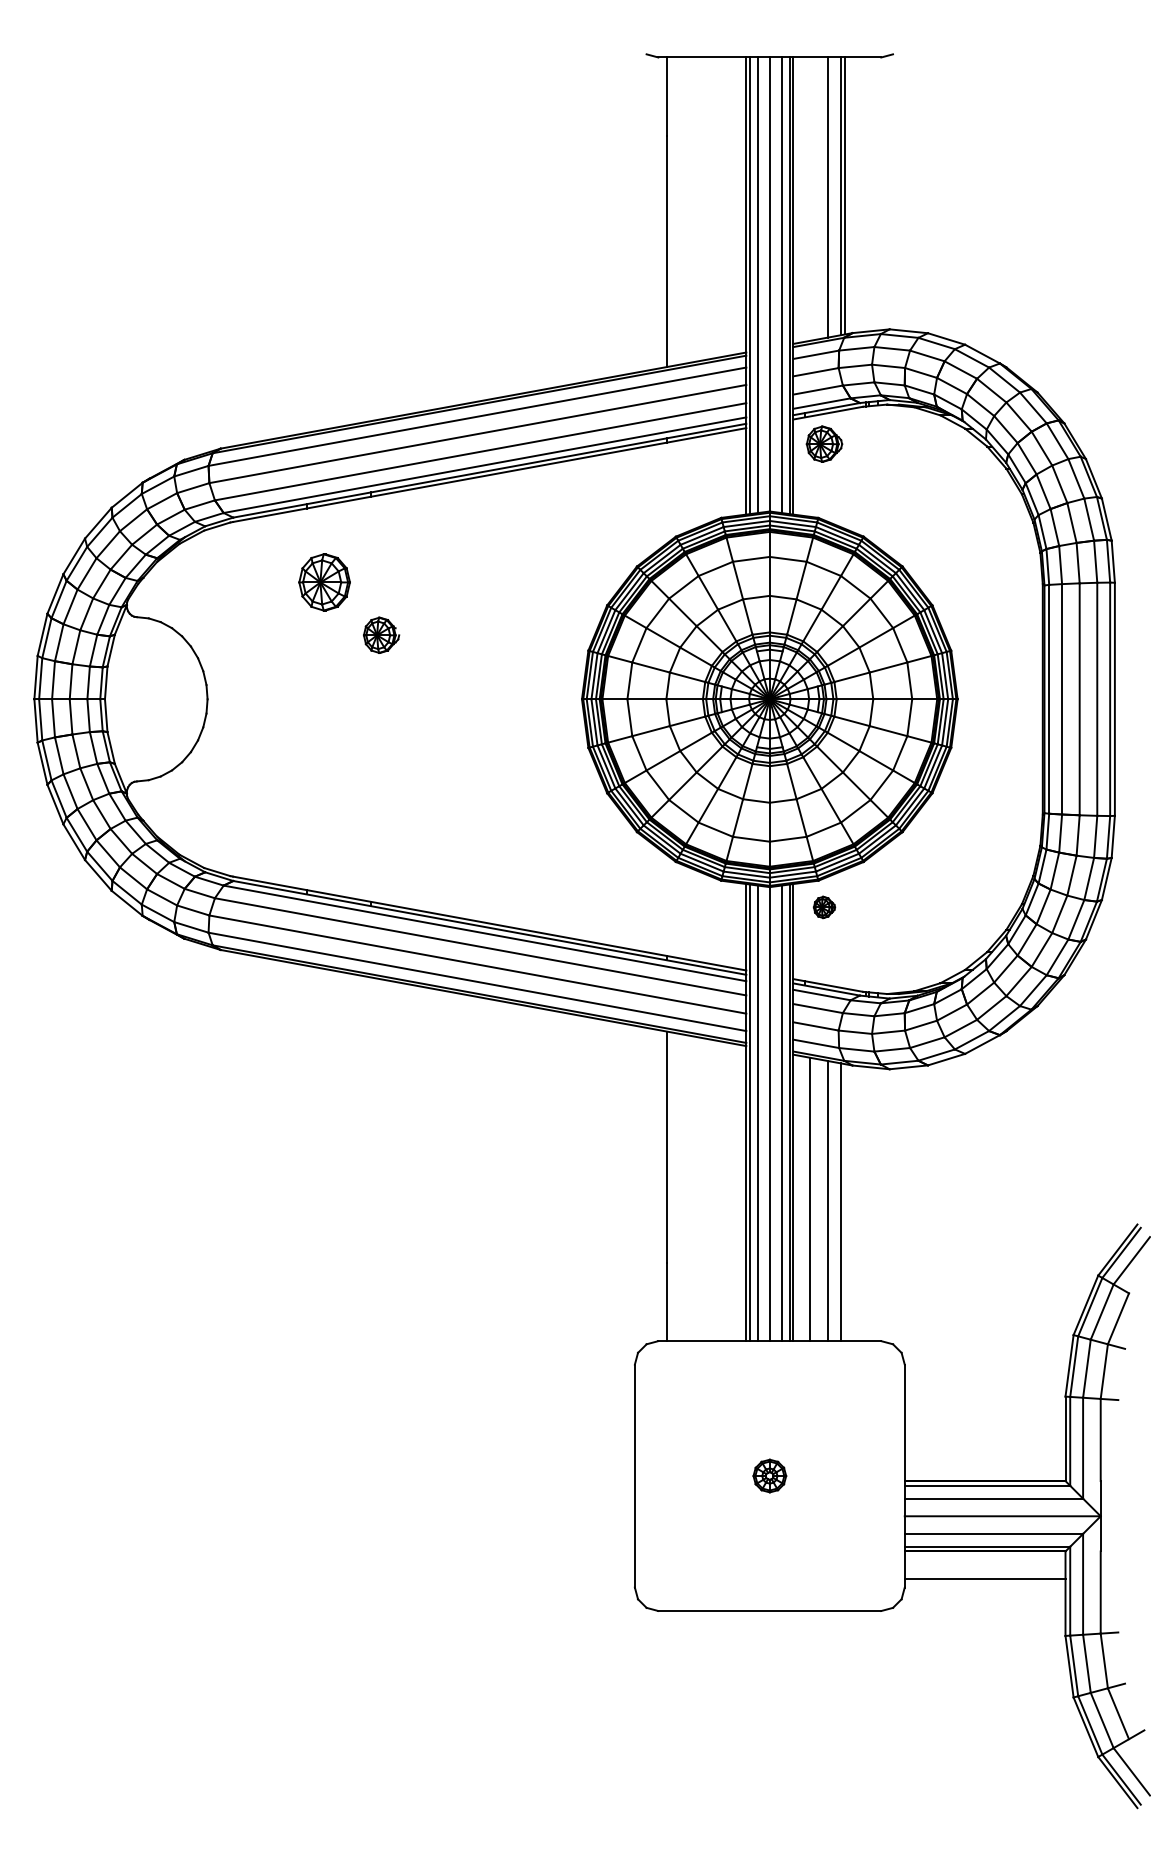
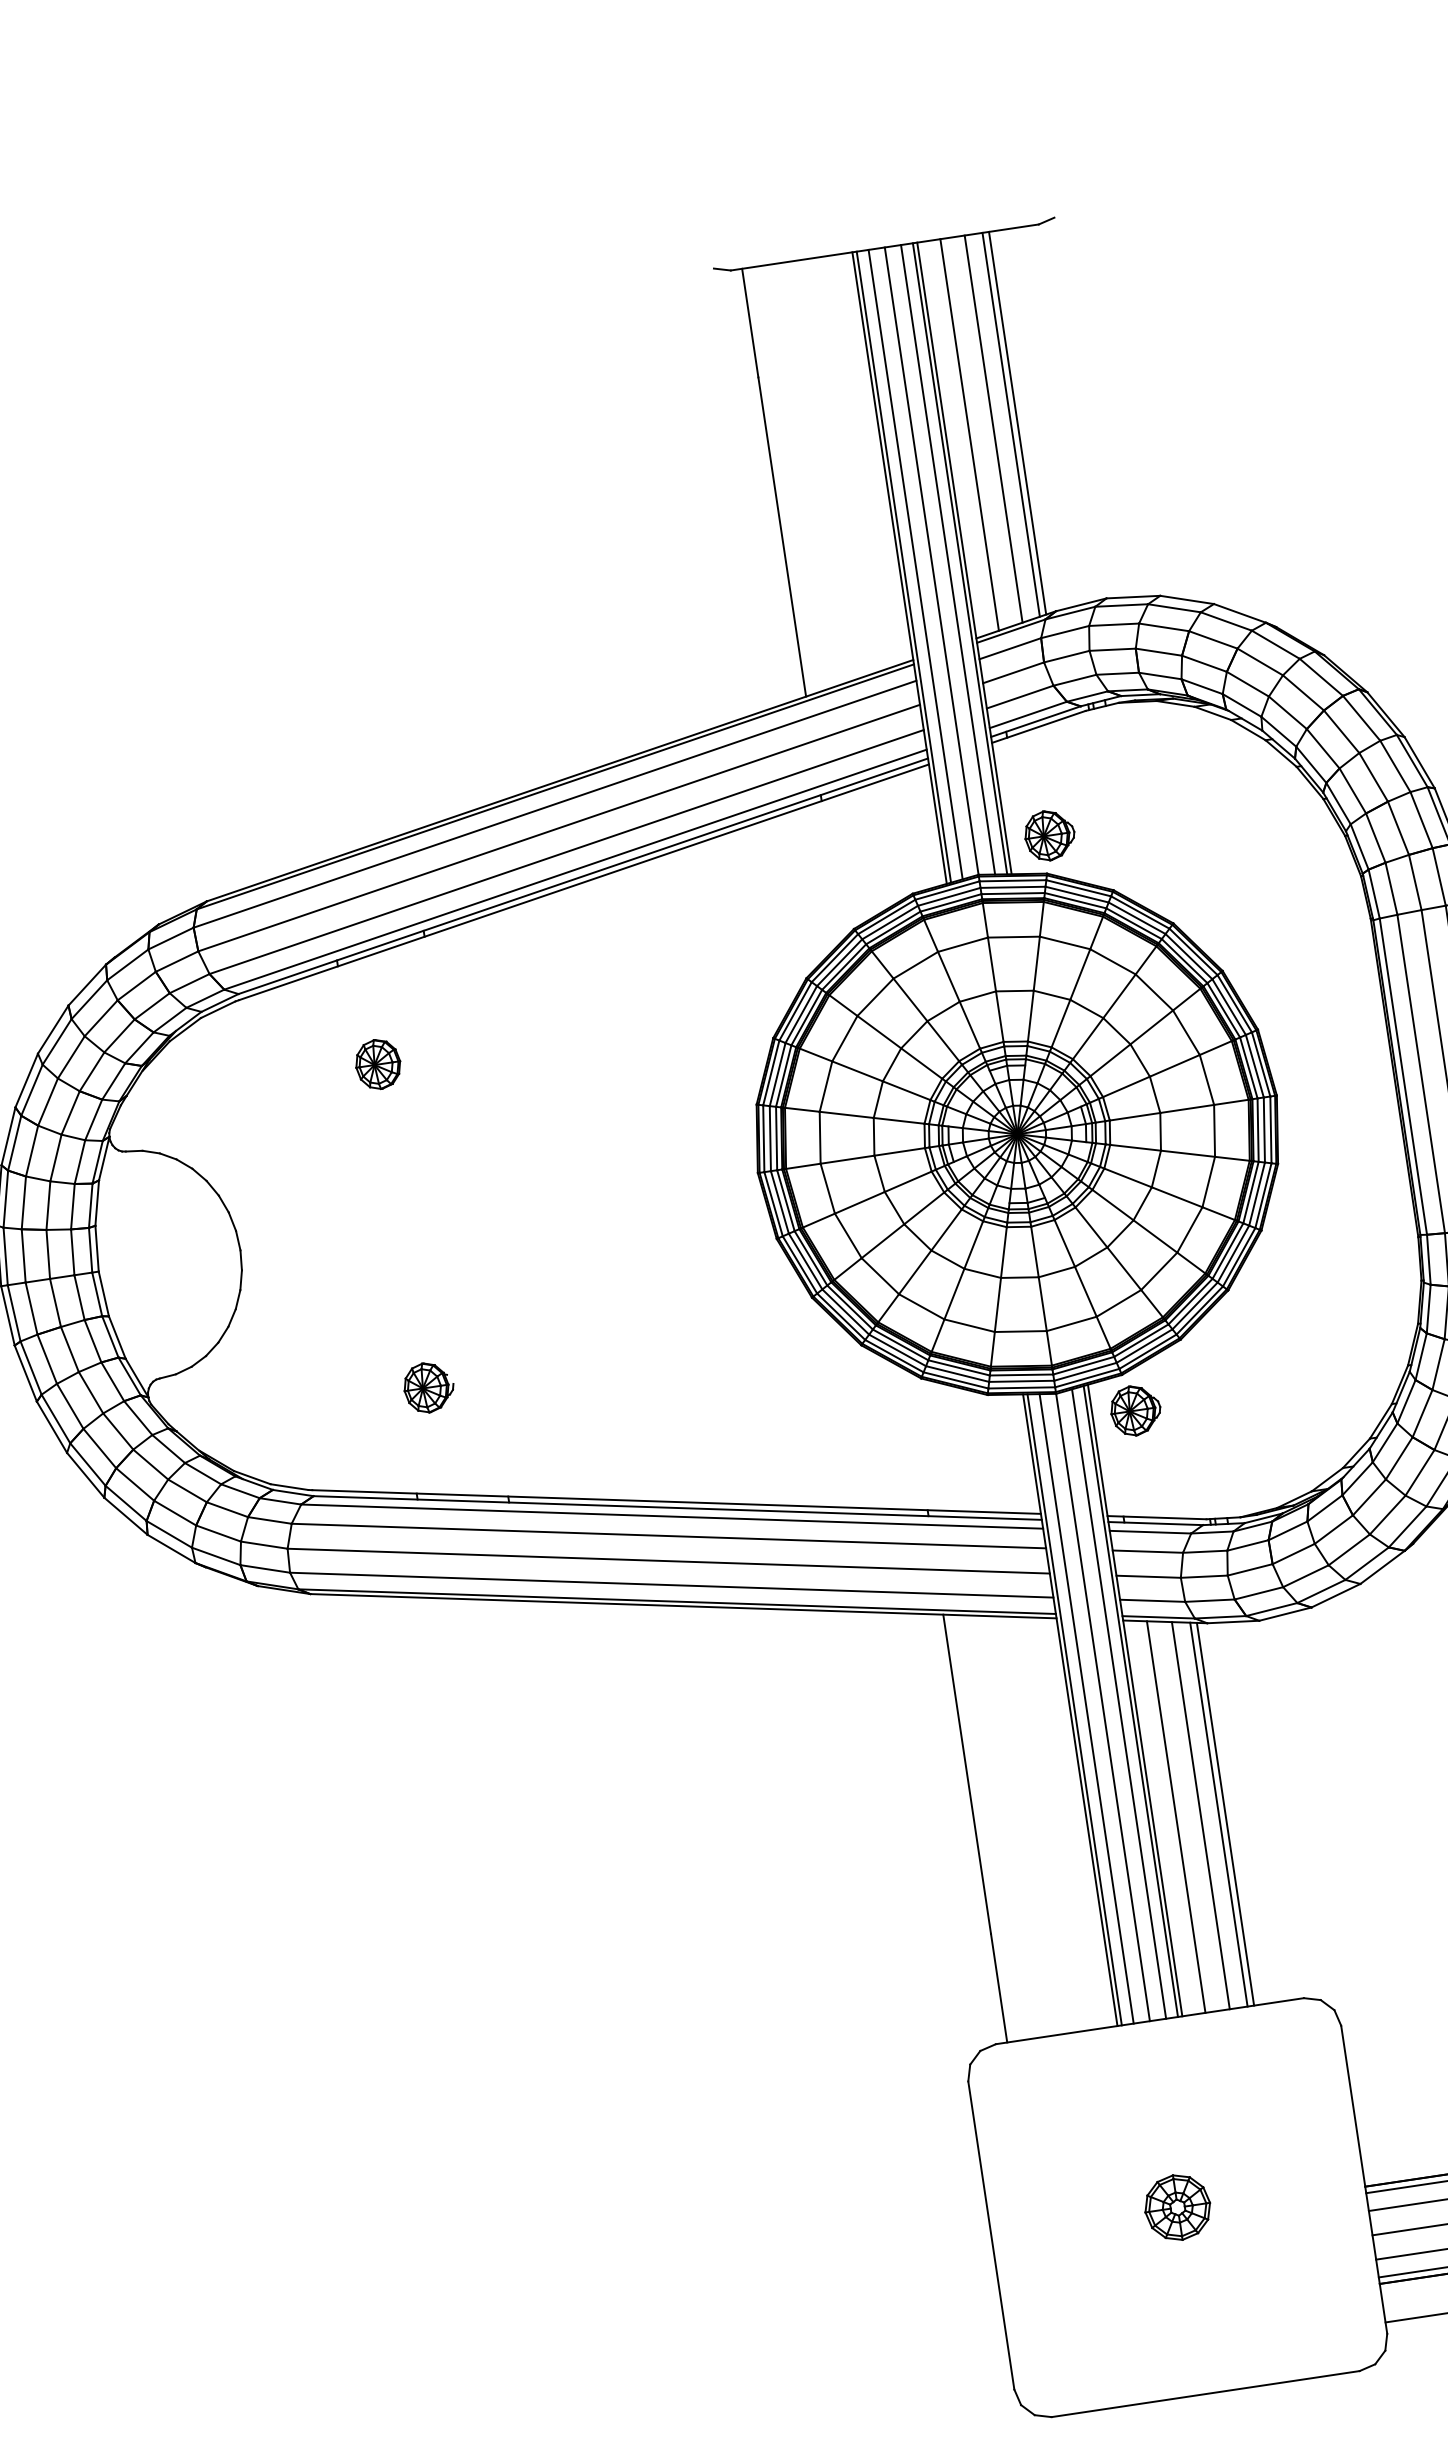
line: (810, 198) -> (970, 433), added
part: (824, 443) -> (1049, 834), moved
part: (324, 581) -> (377, 1063), size x0.62
part: (381, 634) -> (428, 1386), moved
part: (824, 907) -> (1135, 1410), size x1.67
line: (845, 1202) -> (1225, 1813), added
part: (769, 1475) -> (1177, 2206), size x1.43

